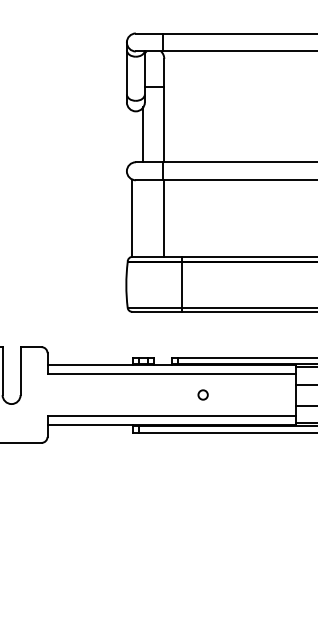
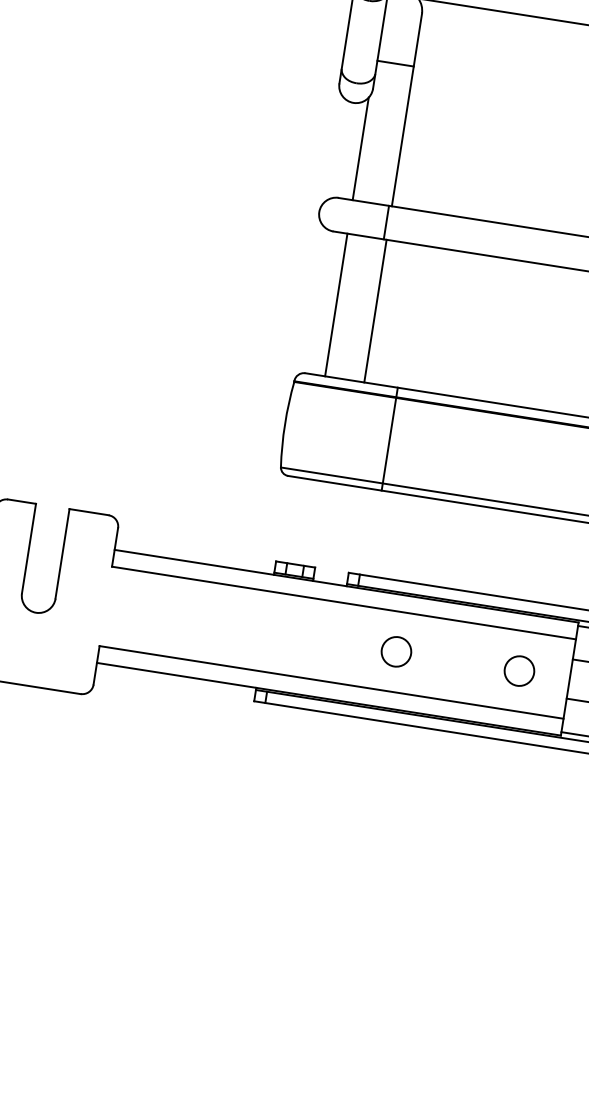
line: (132, 218) -> (336, 305), moved
circle: (202, 394) -> (395, 650), size x1.67
circle: (268, 394) -> (518, 669), added

